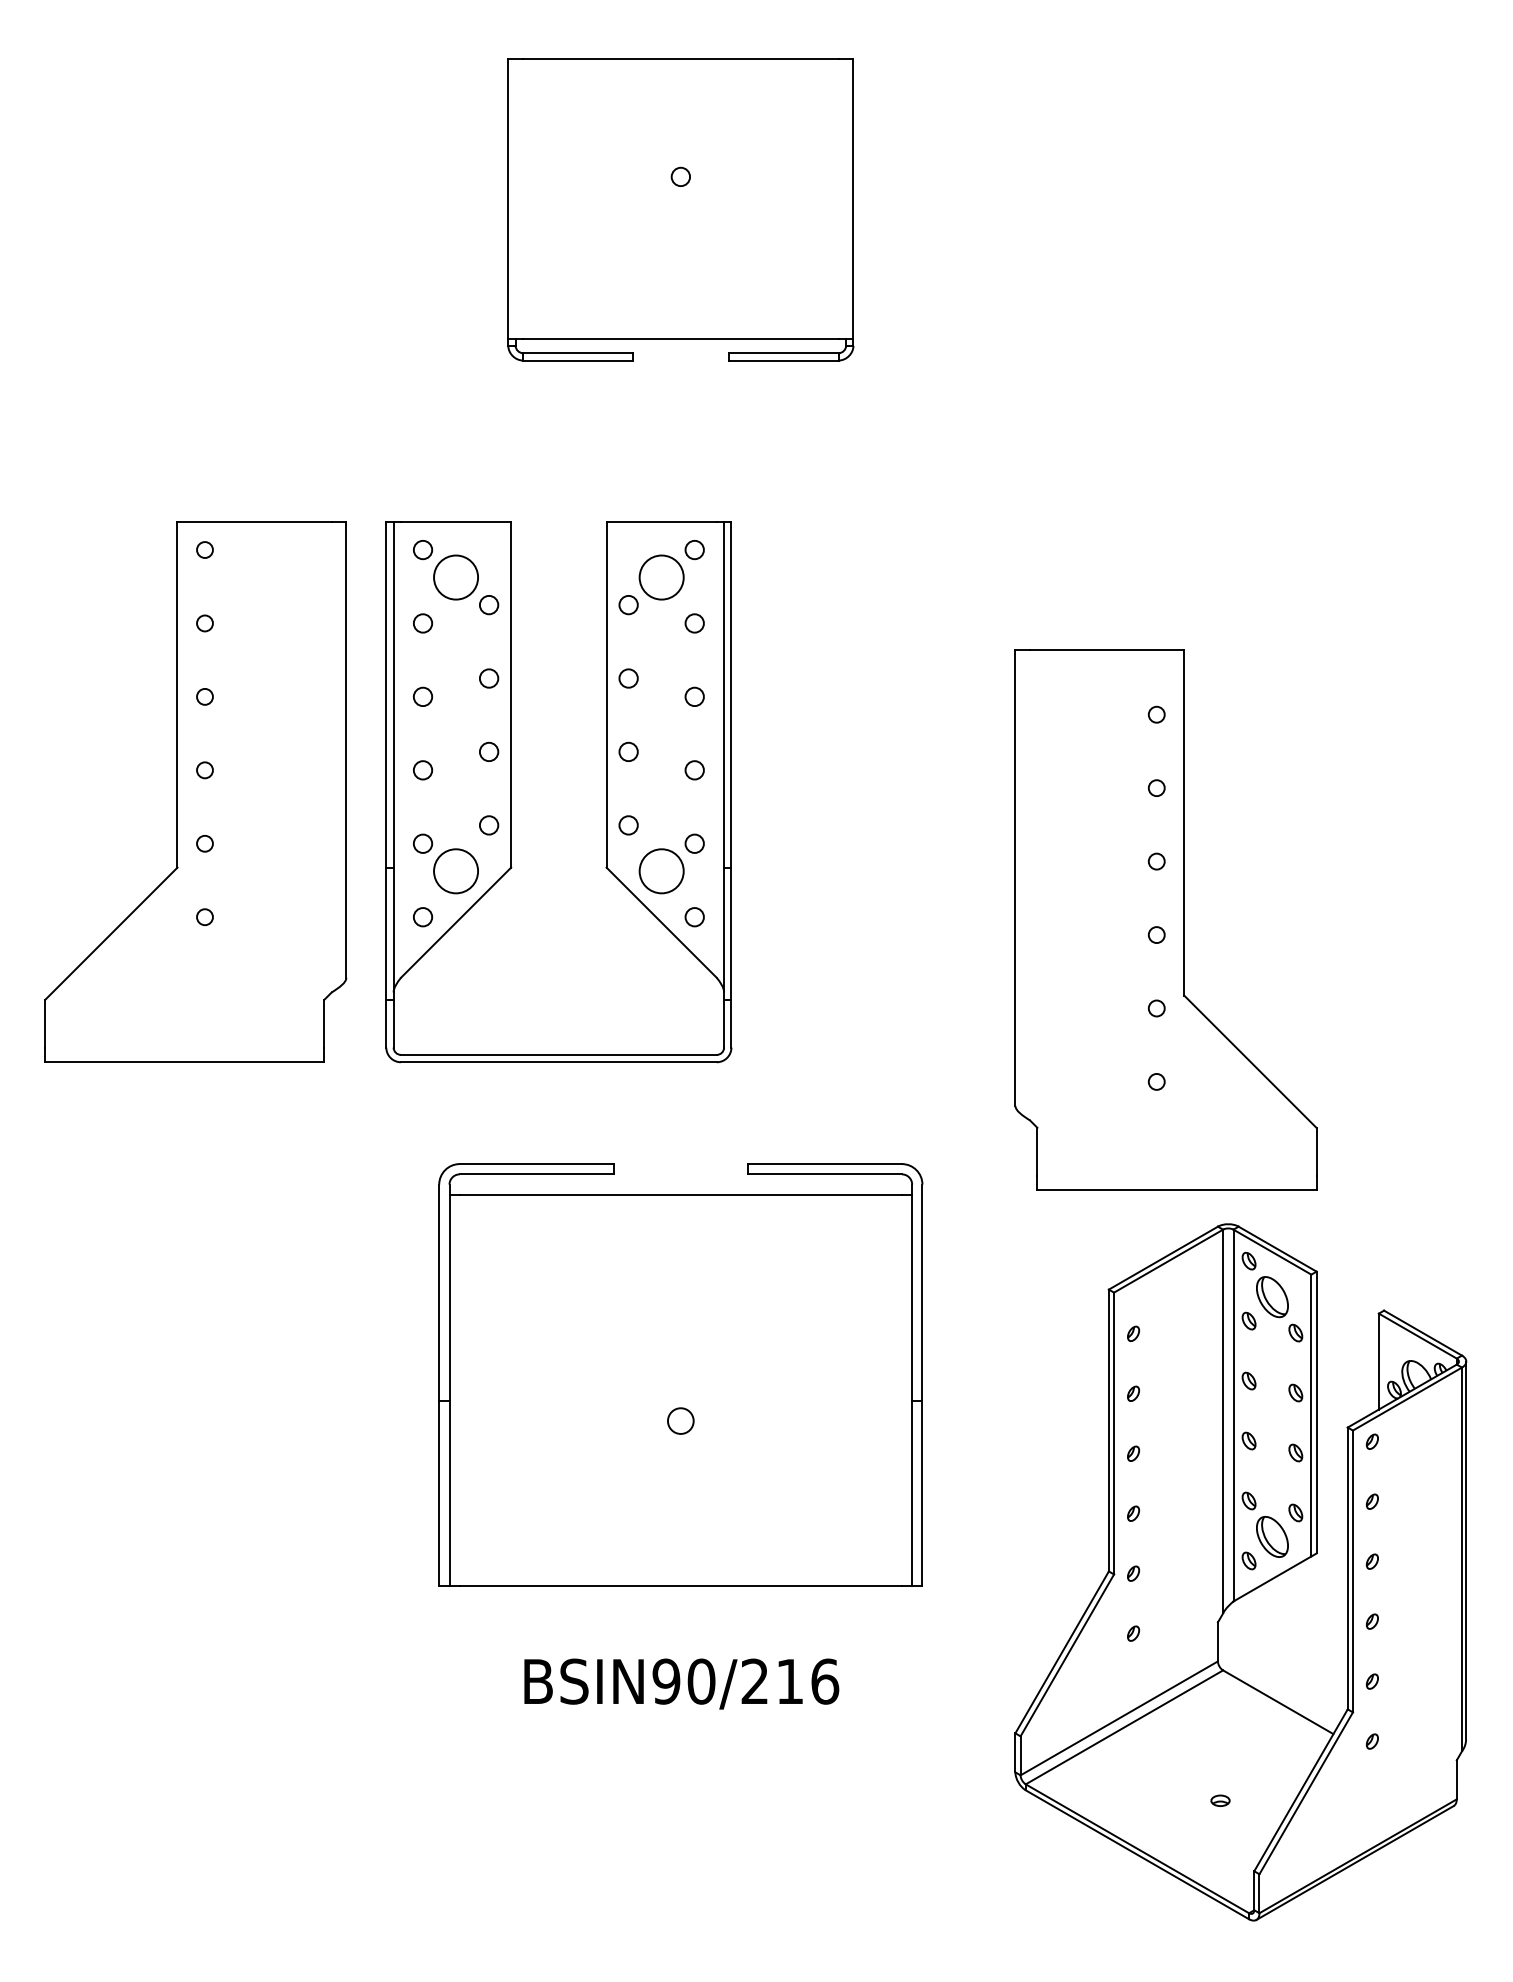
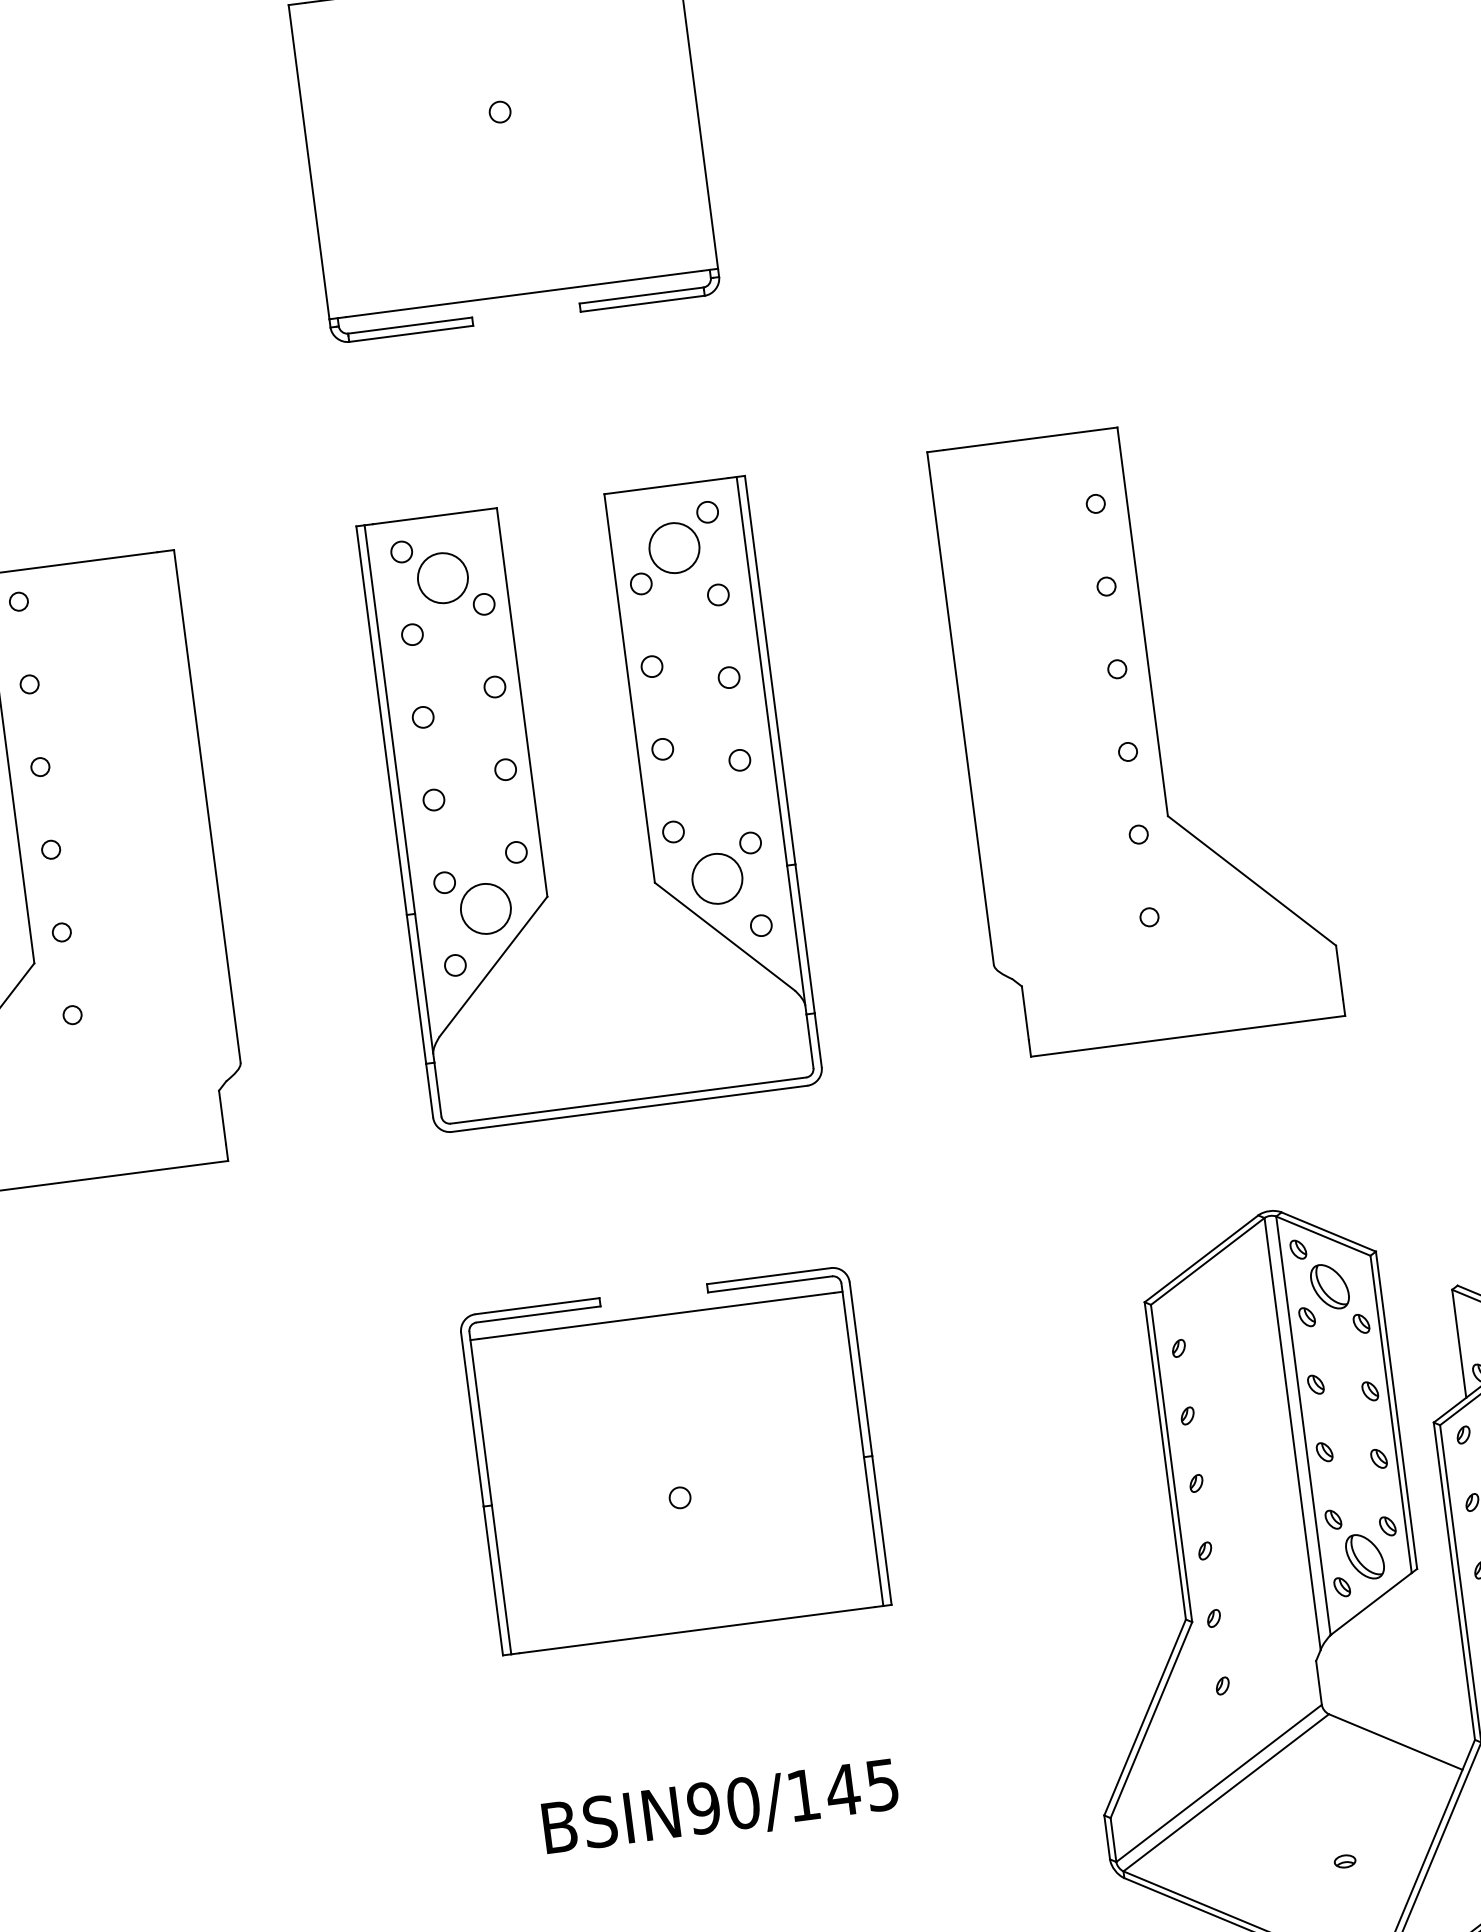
part: (511, 792) -> (536, 812), moved
part: (1165, 919) -> (1135, 733), moved
part: (680, 1374) -> (674, 1460), size x0.71
text: (790, 1681) -> (843, 1789), BSIN90/216 -> BSIN90/145

